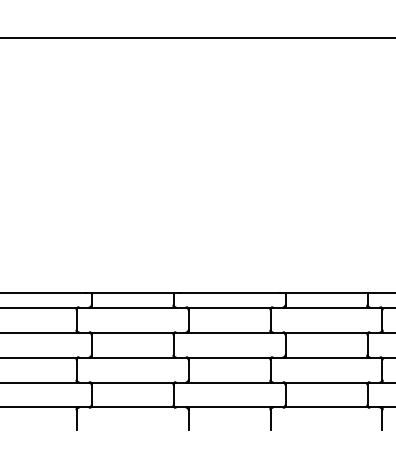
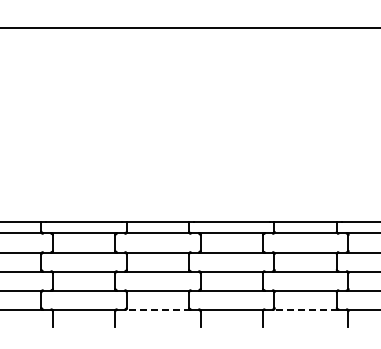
line: (132, 407) -> (157, 309), solid -> dashed
line: (326, 407) -> (305, 309), solid -> dashed

